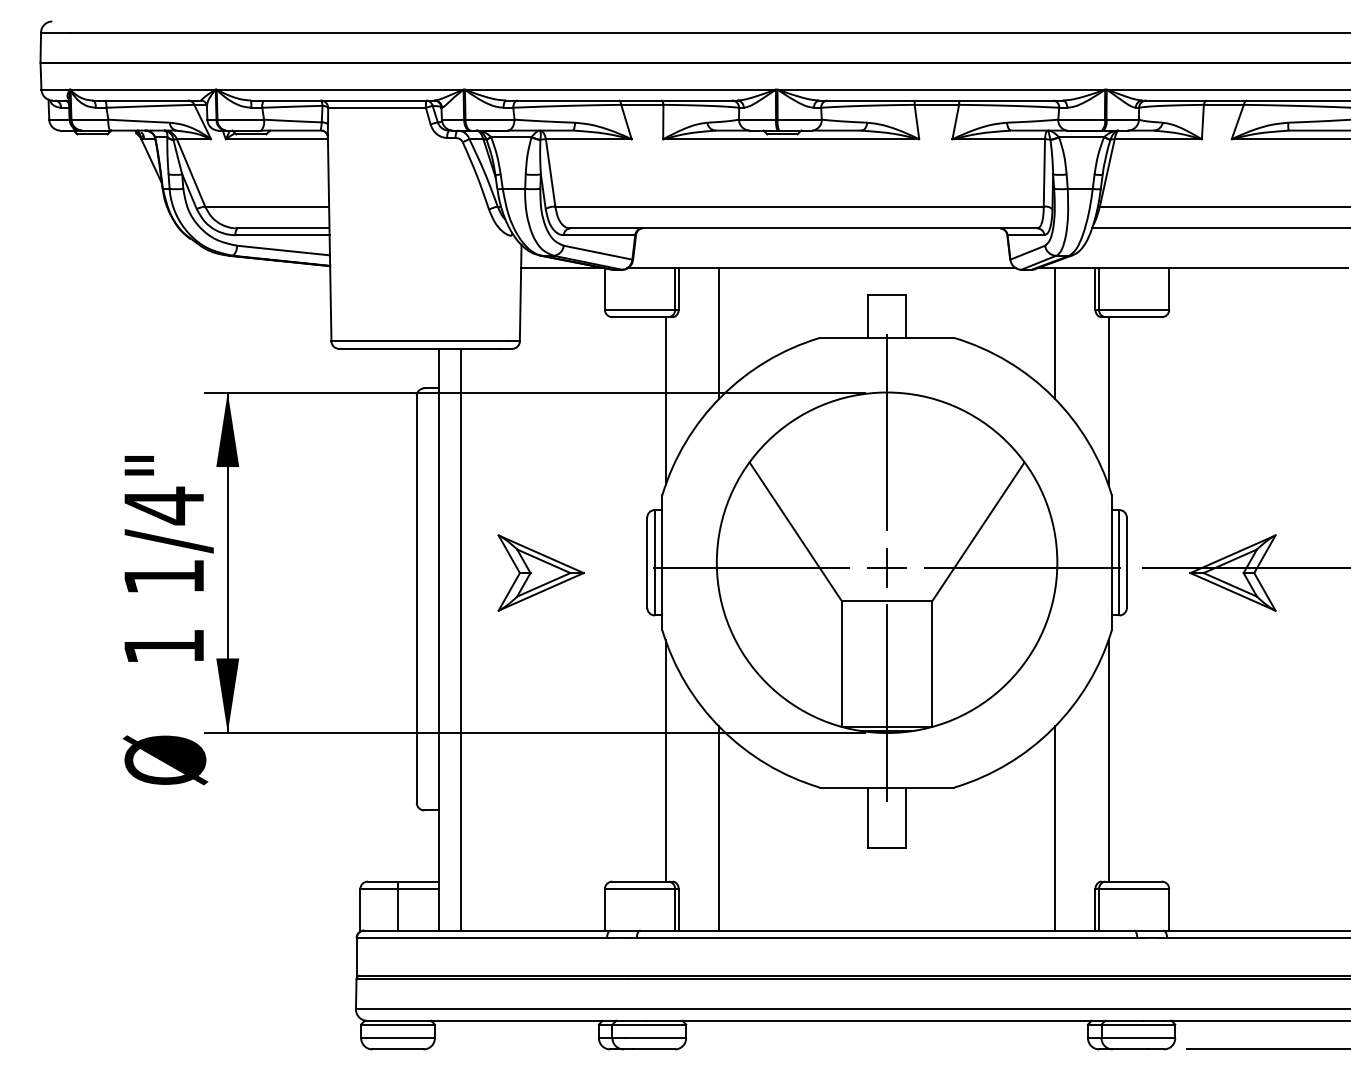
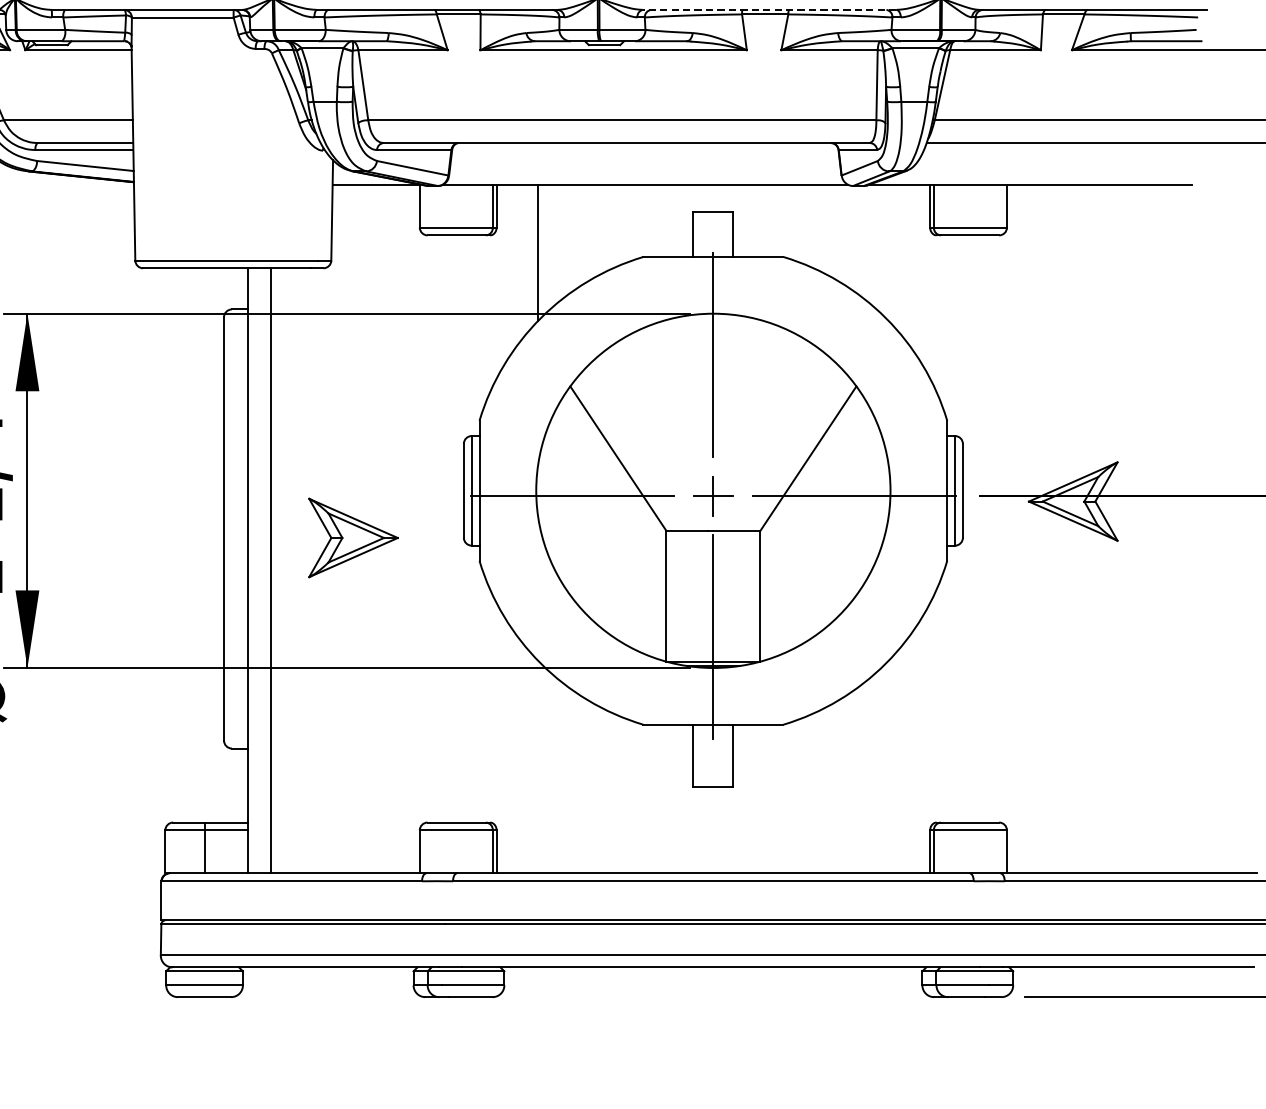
line: (941, 100) -> (769, 9), solid -> dashed
line: (1055, 333) -> (888, 252), removed
line: (665, 401) -> (482, 323), removed
line: (1108, 401) -> (943, 323), removed
part: (540, 572) -> (352, 537), moved
line: (665, 760) -> (482, 696), removed
line: (1108, 760) -> (943, 696), removed
line: (718, 828) -> (537, 767), removed
line: (1055, 828) -> (888, 767), removed

